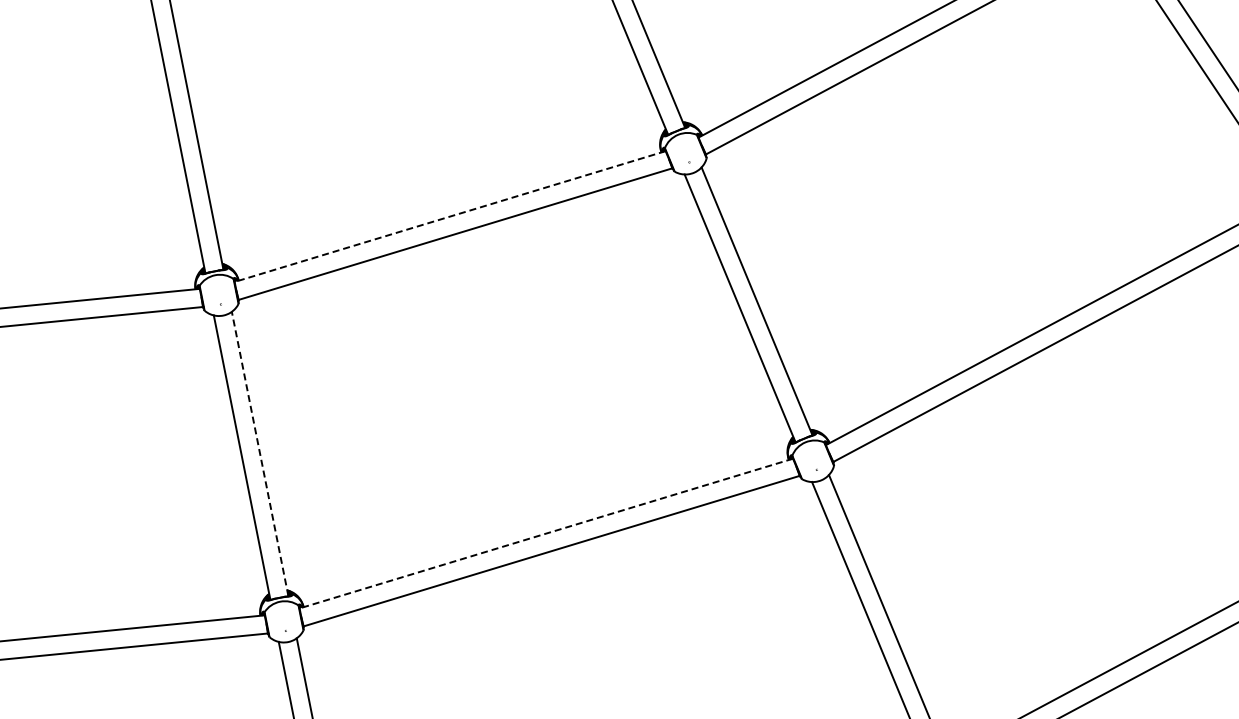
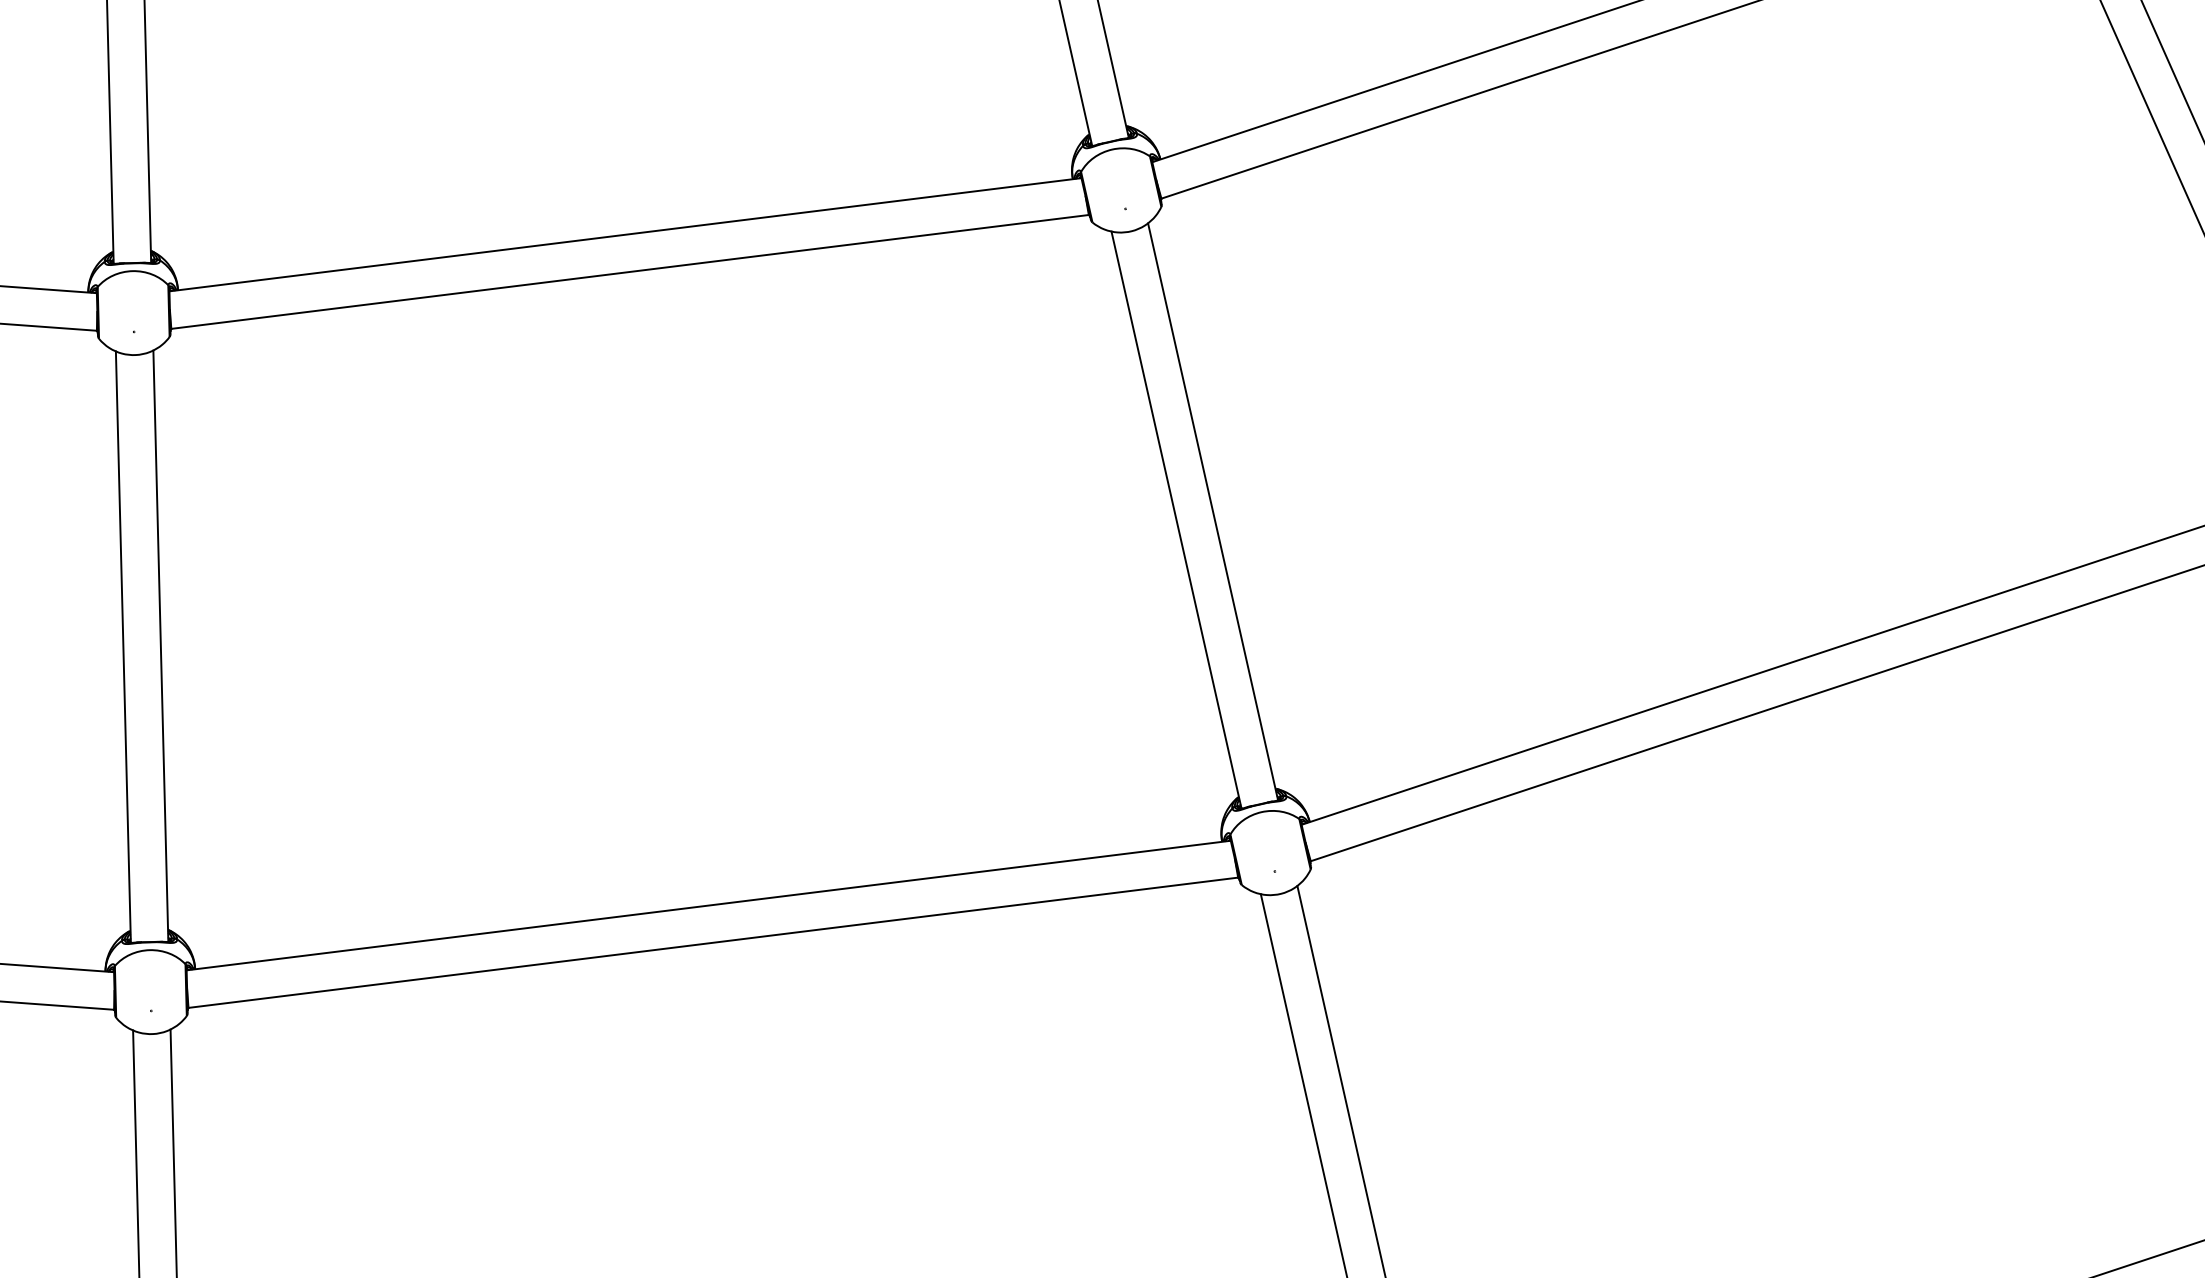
line: (449, 216) -> (624, 234), dashed -> solid
line: (260, 454) -> (161, 647), dashed -> solid
line: (546, 533) -> (709, 905), dashed -> solid

